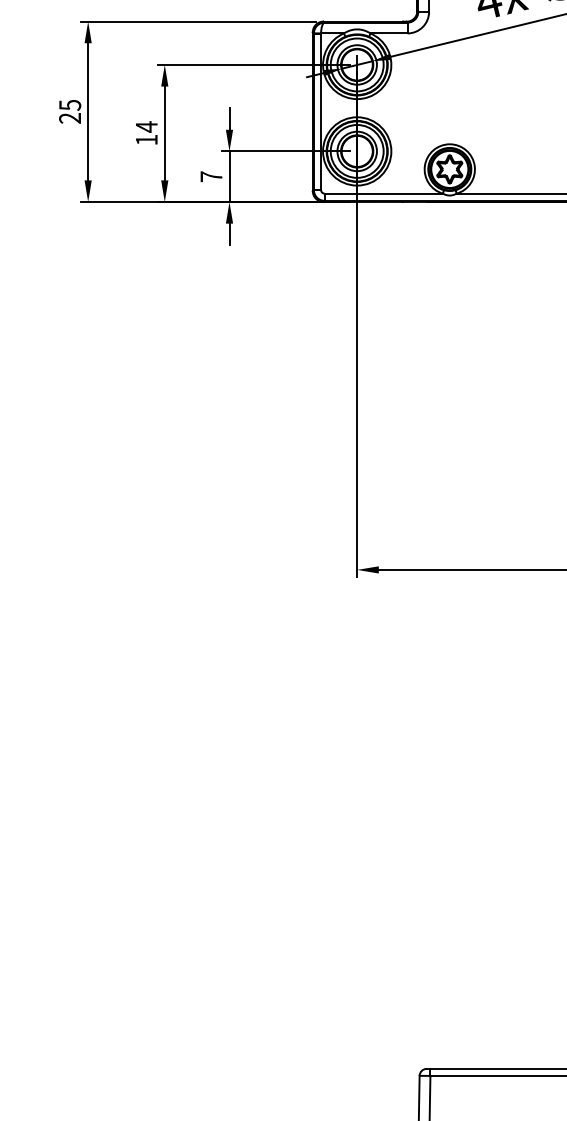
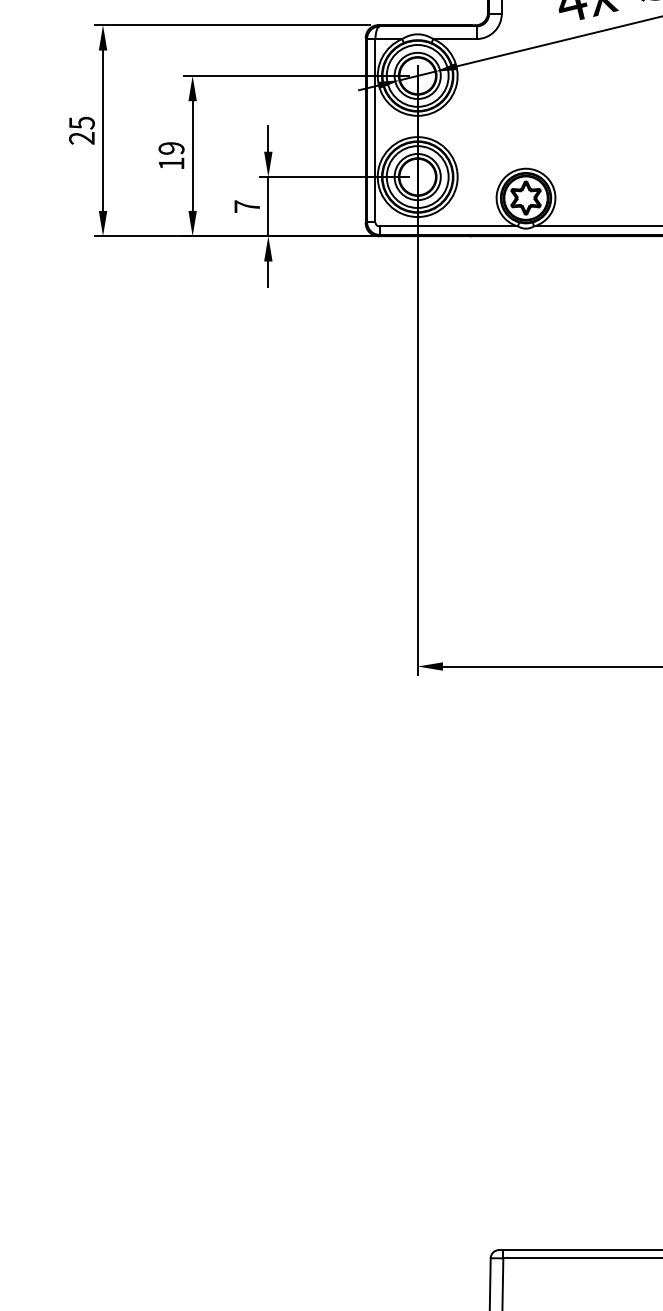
text: (146, 127) -> (171, 148), 14 -> 19

